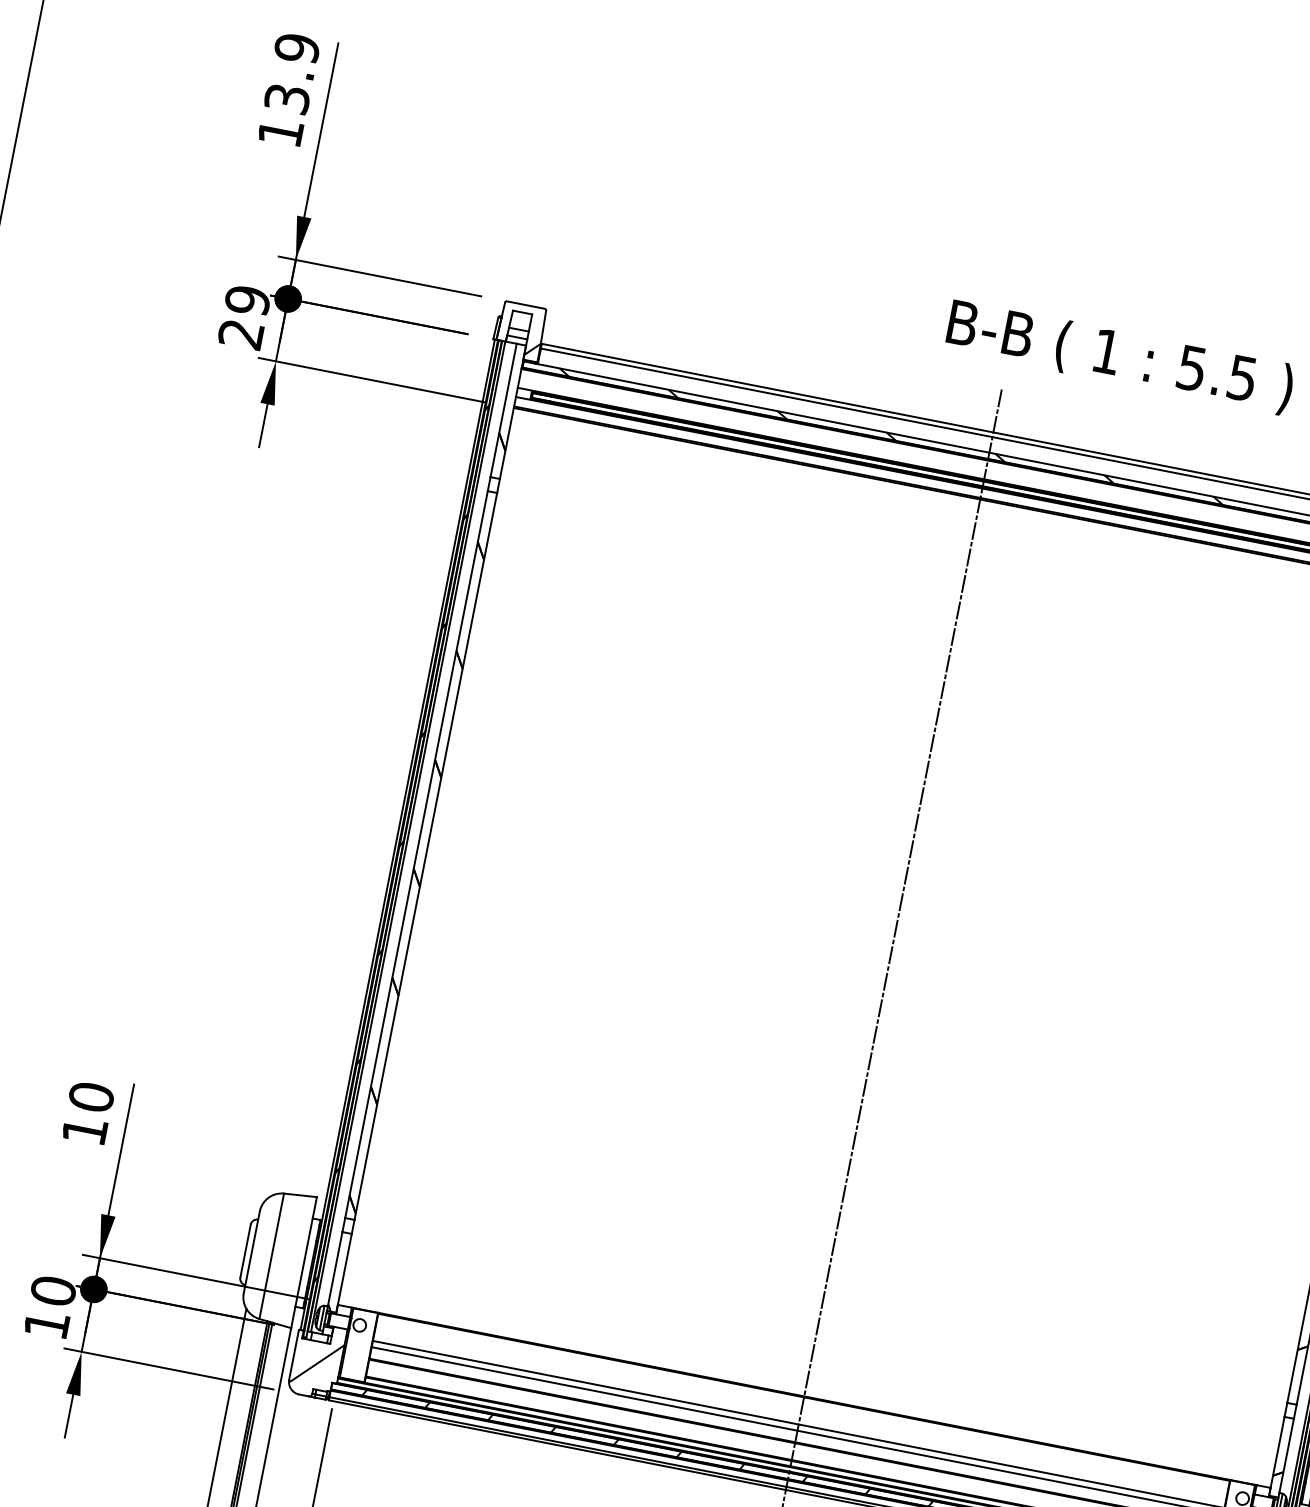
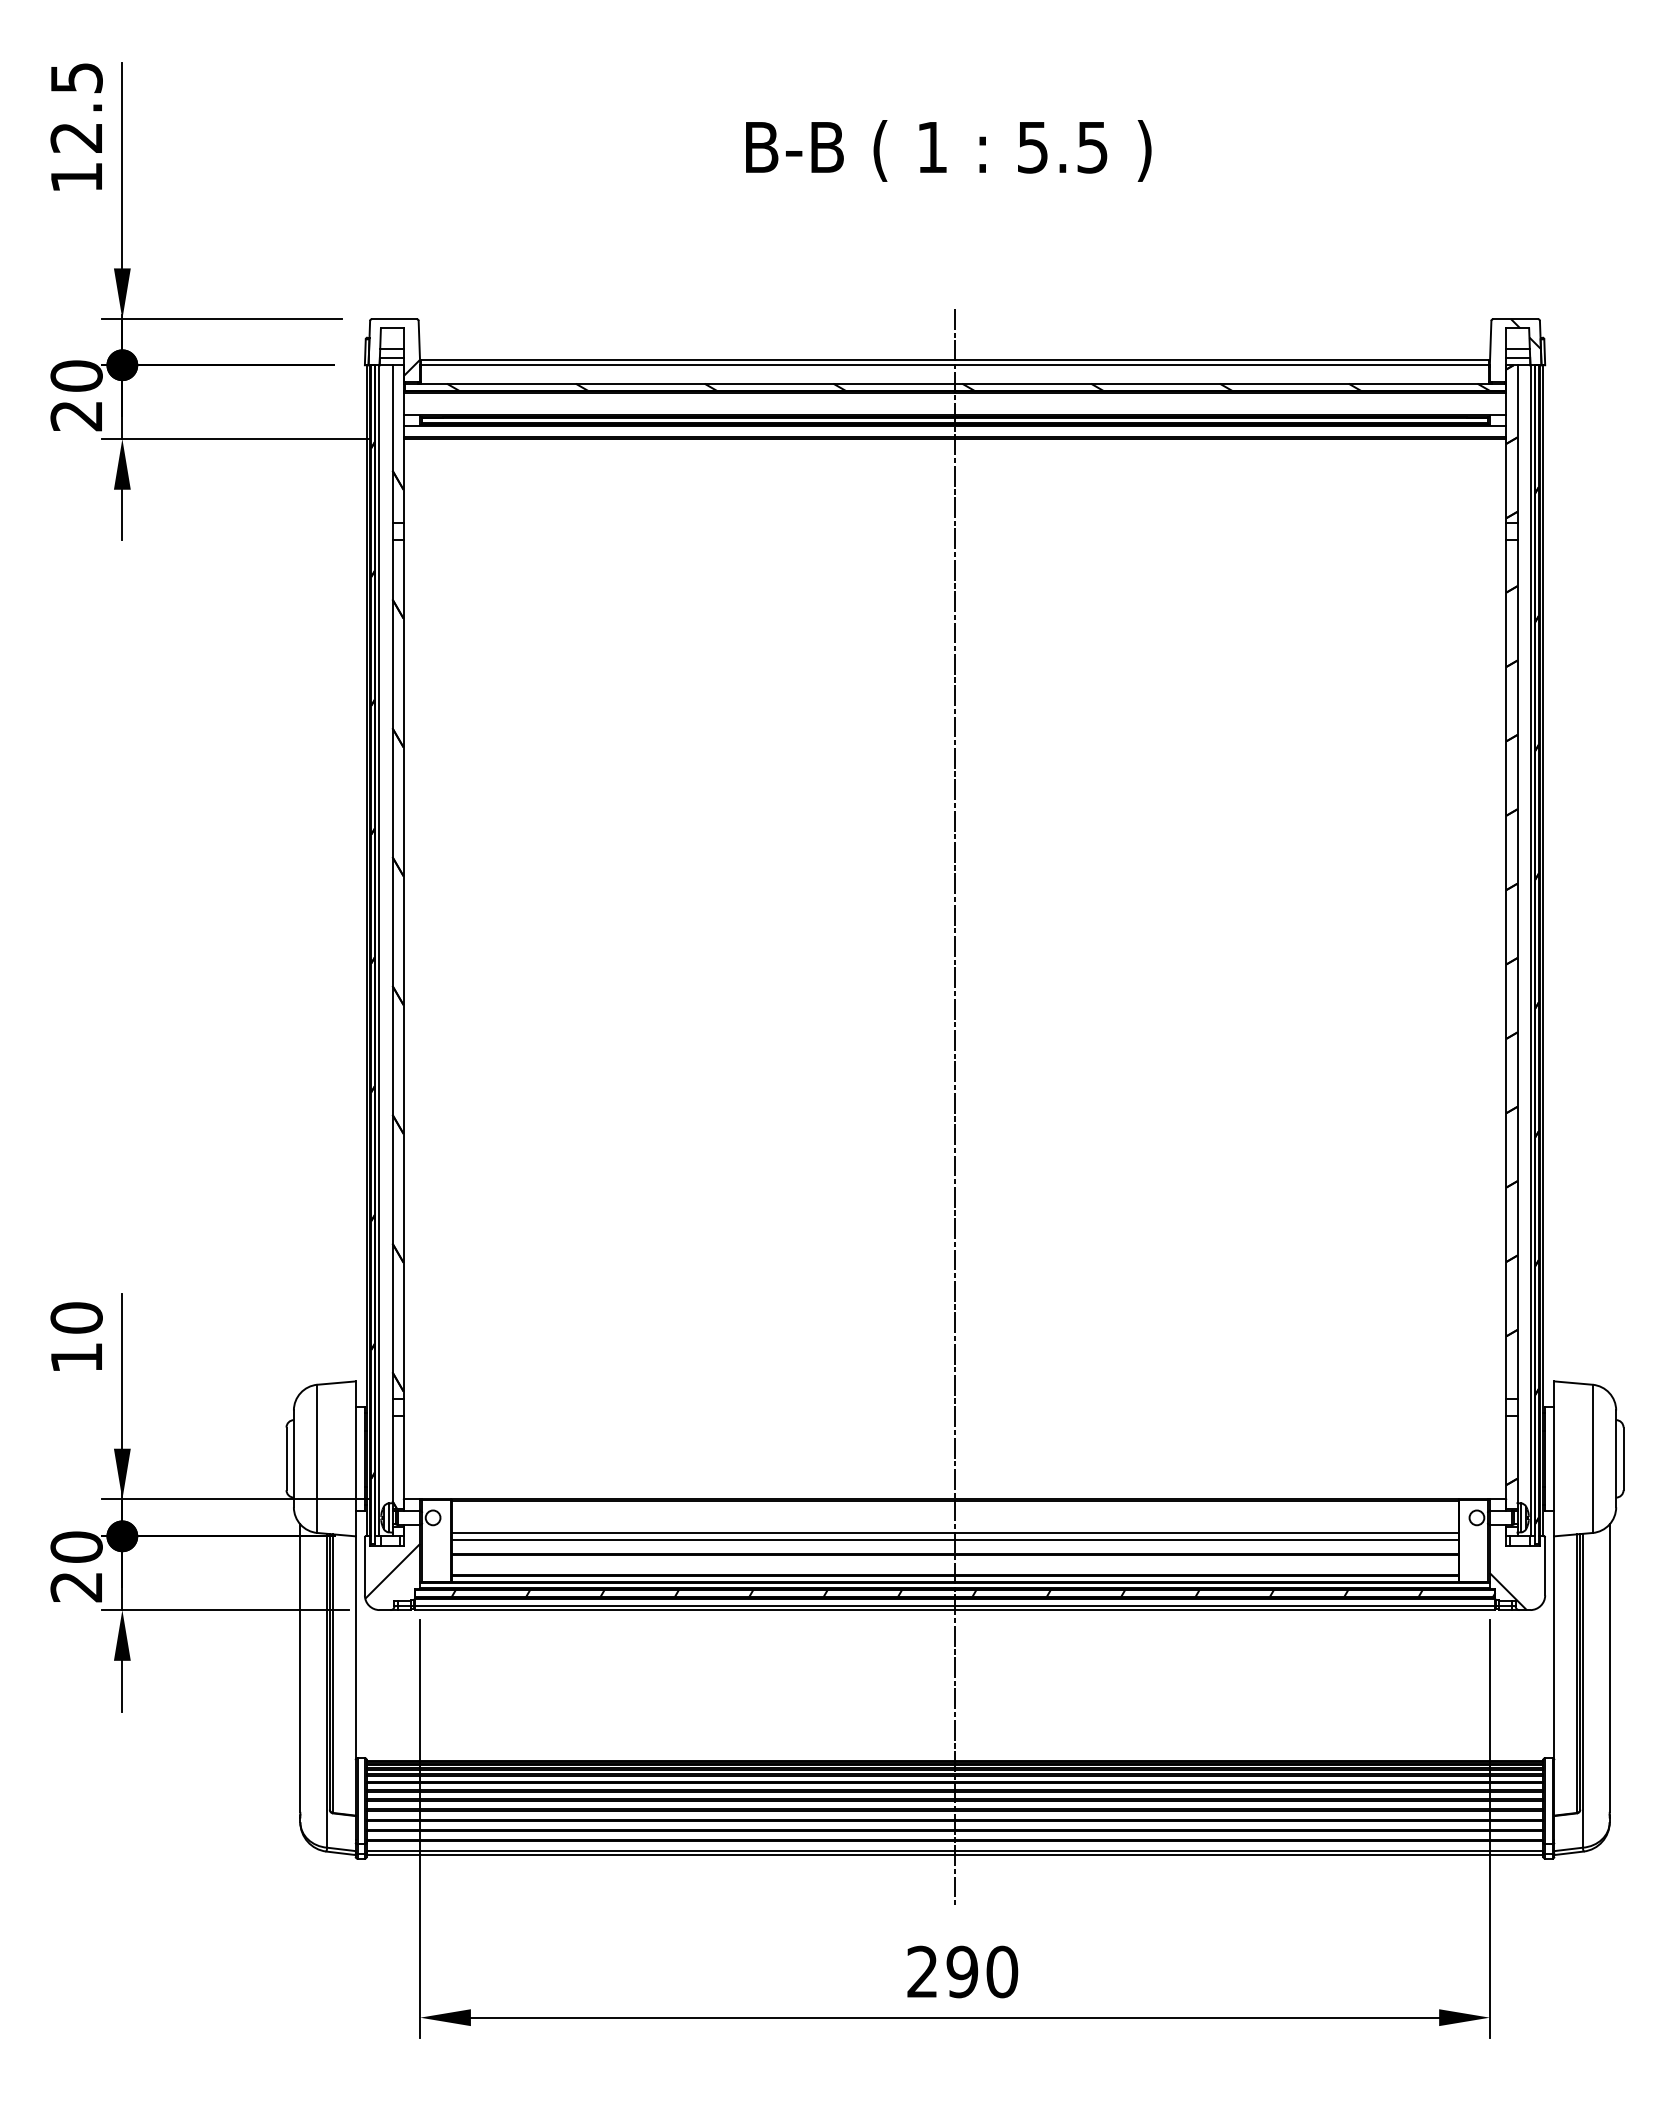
text: (292, 73) -> (76, 107), 13.9 -> 12.5
text: (247, 300) -> (76, 375), 29 -> 20
text: (1120, 356) -> (948, 150), moved
text: (45, 1324) -> (75, 1587), 10 -> 20

